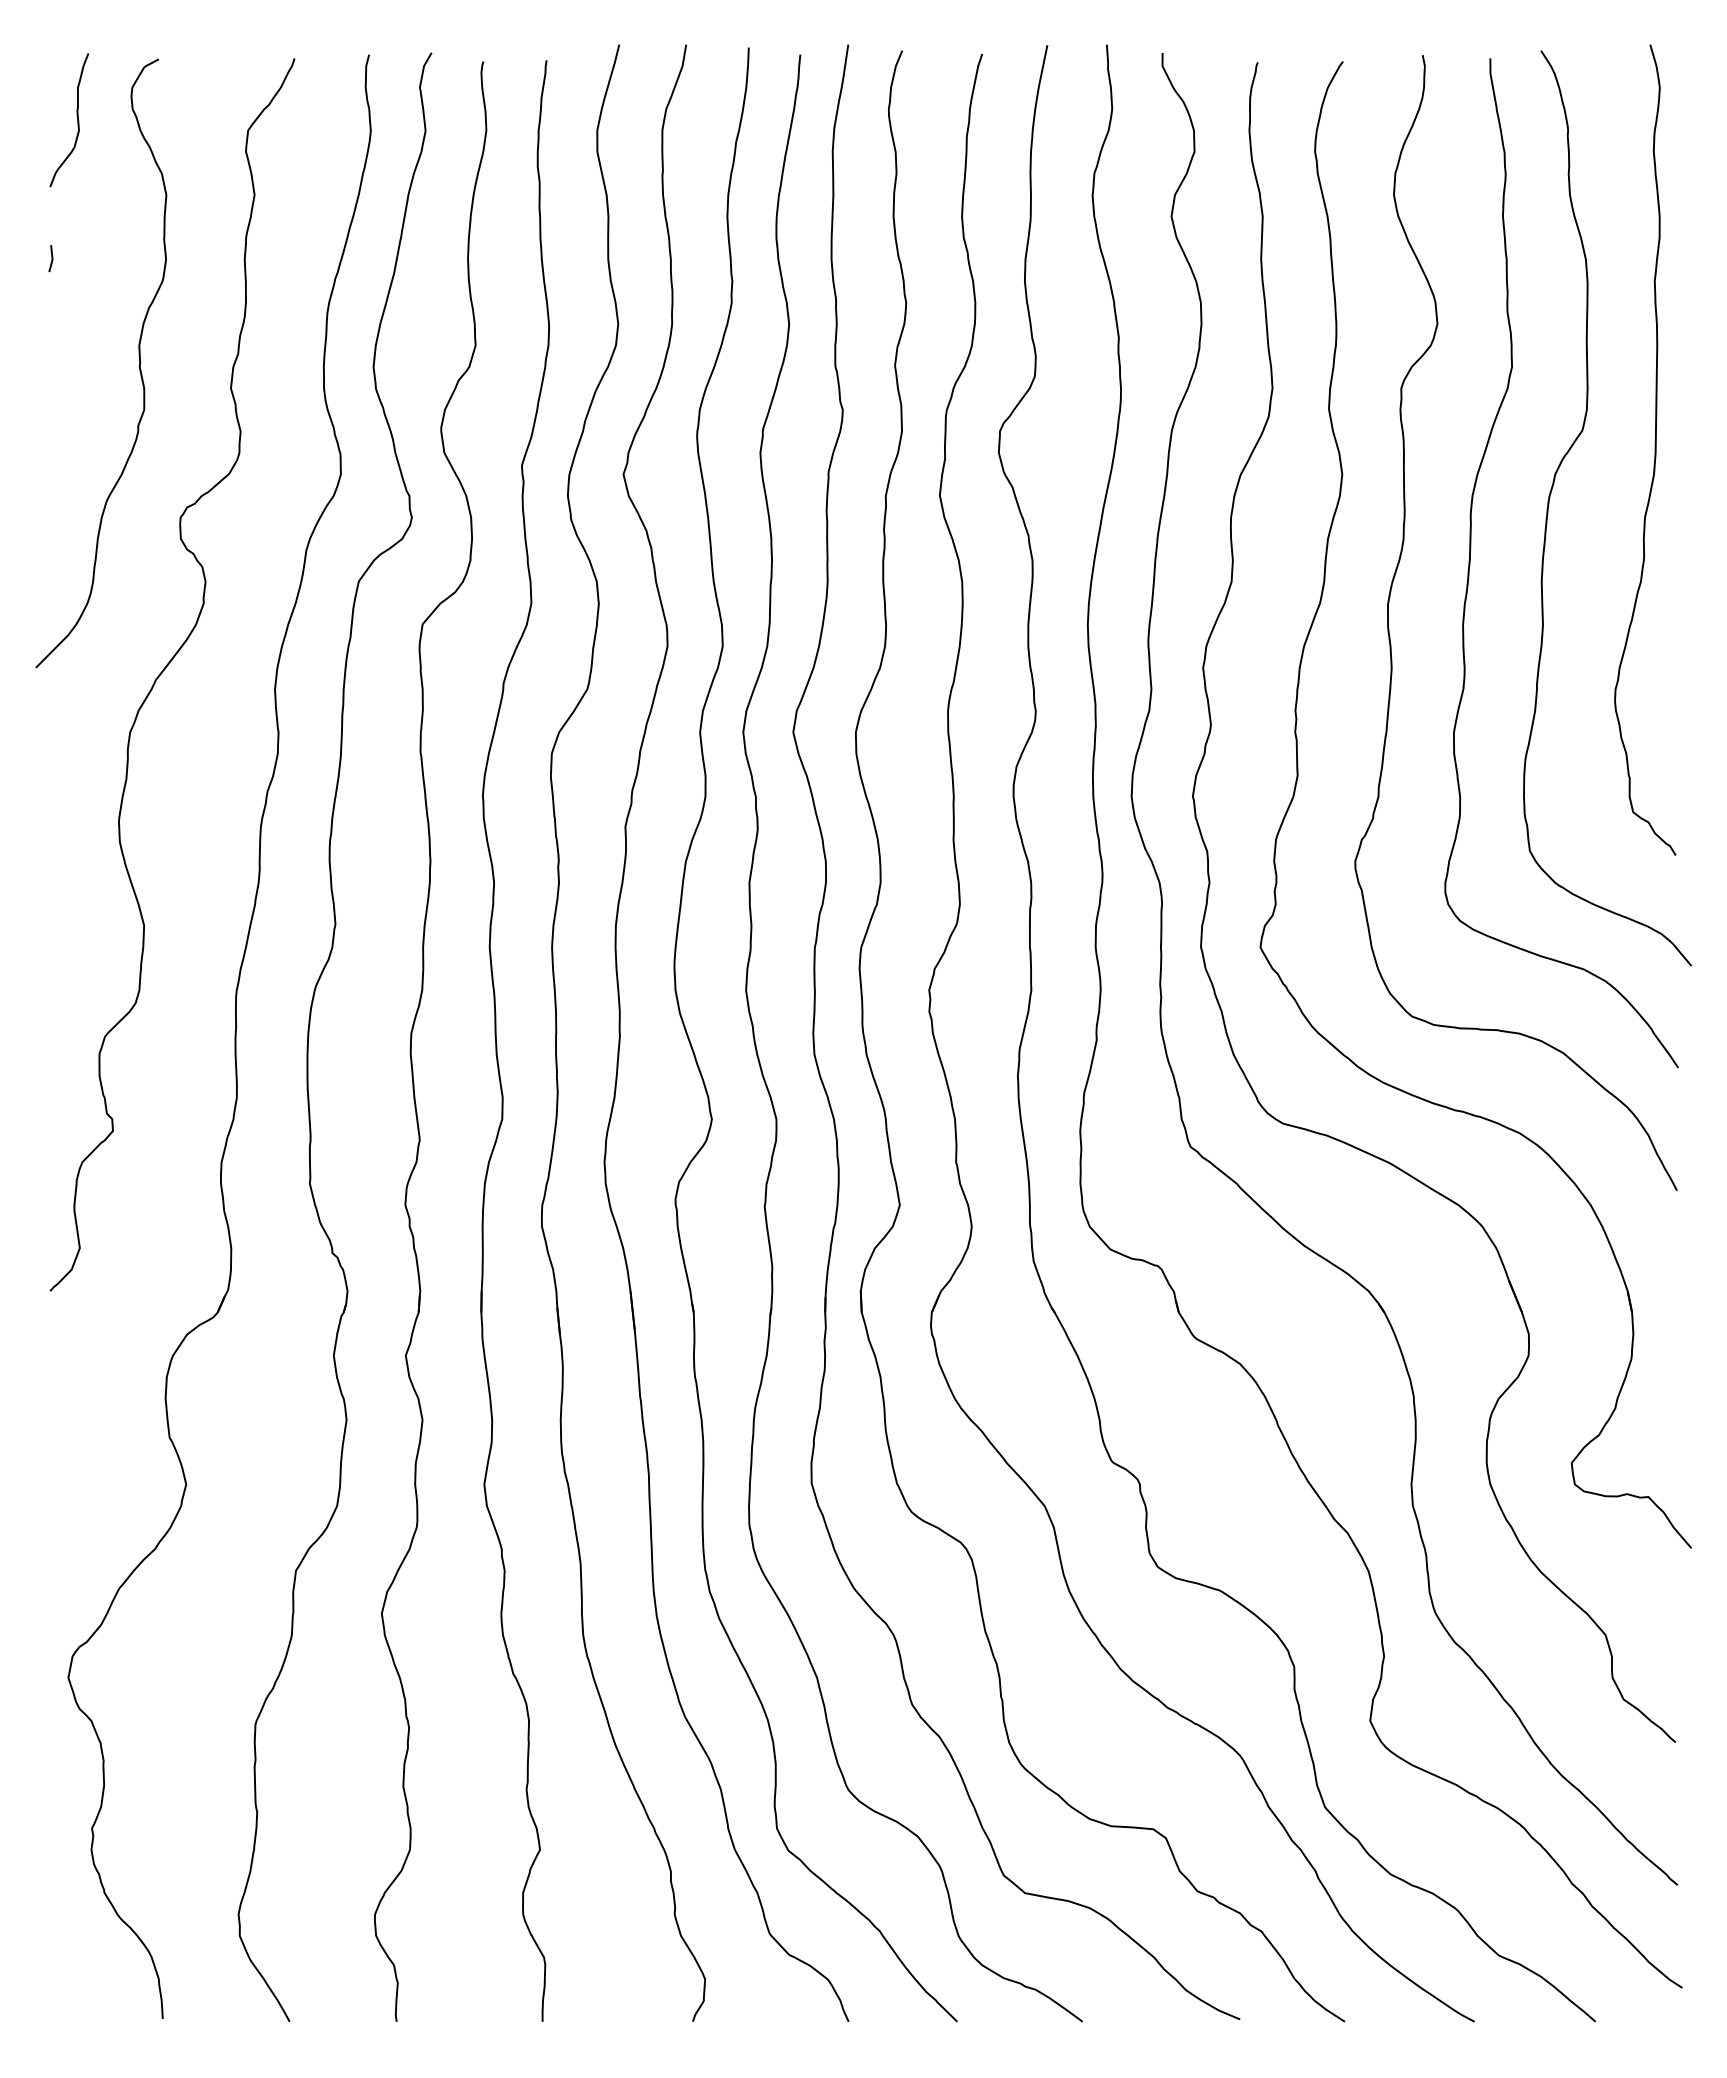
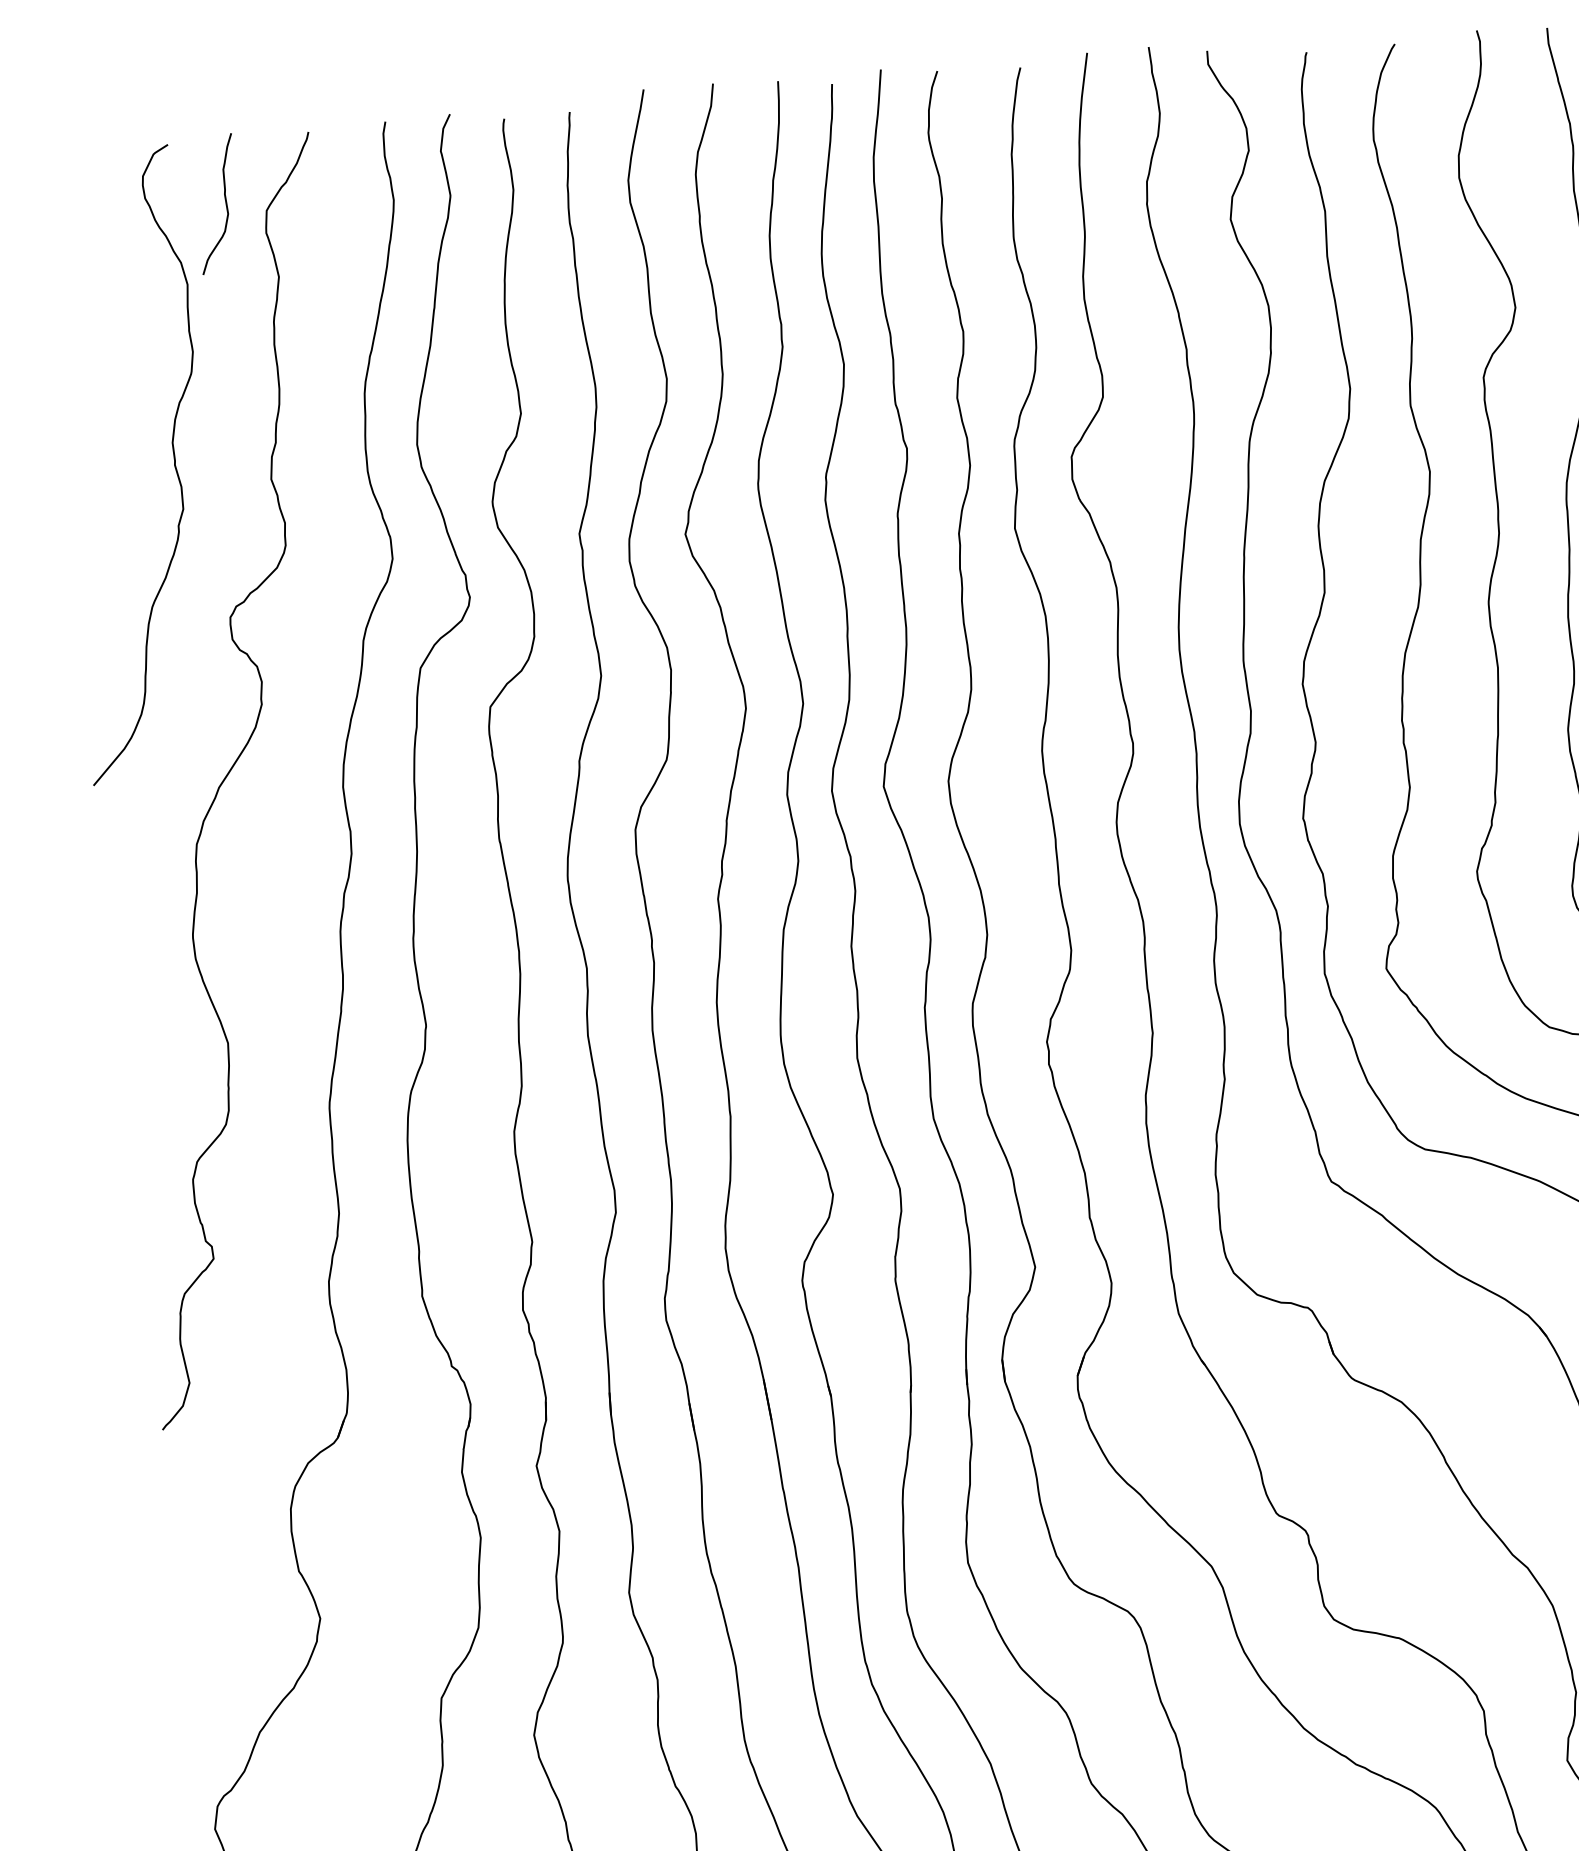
curve: (77, 120) -> (225, 203), moved
line: (51, 258) -> (74, 360), removed

